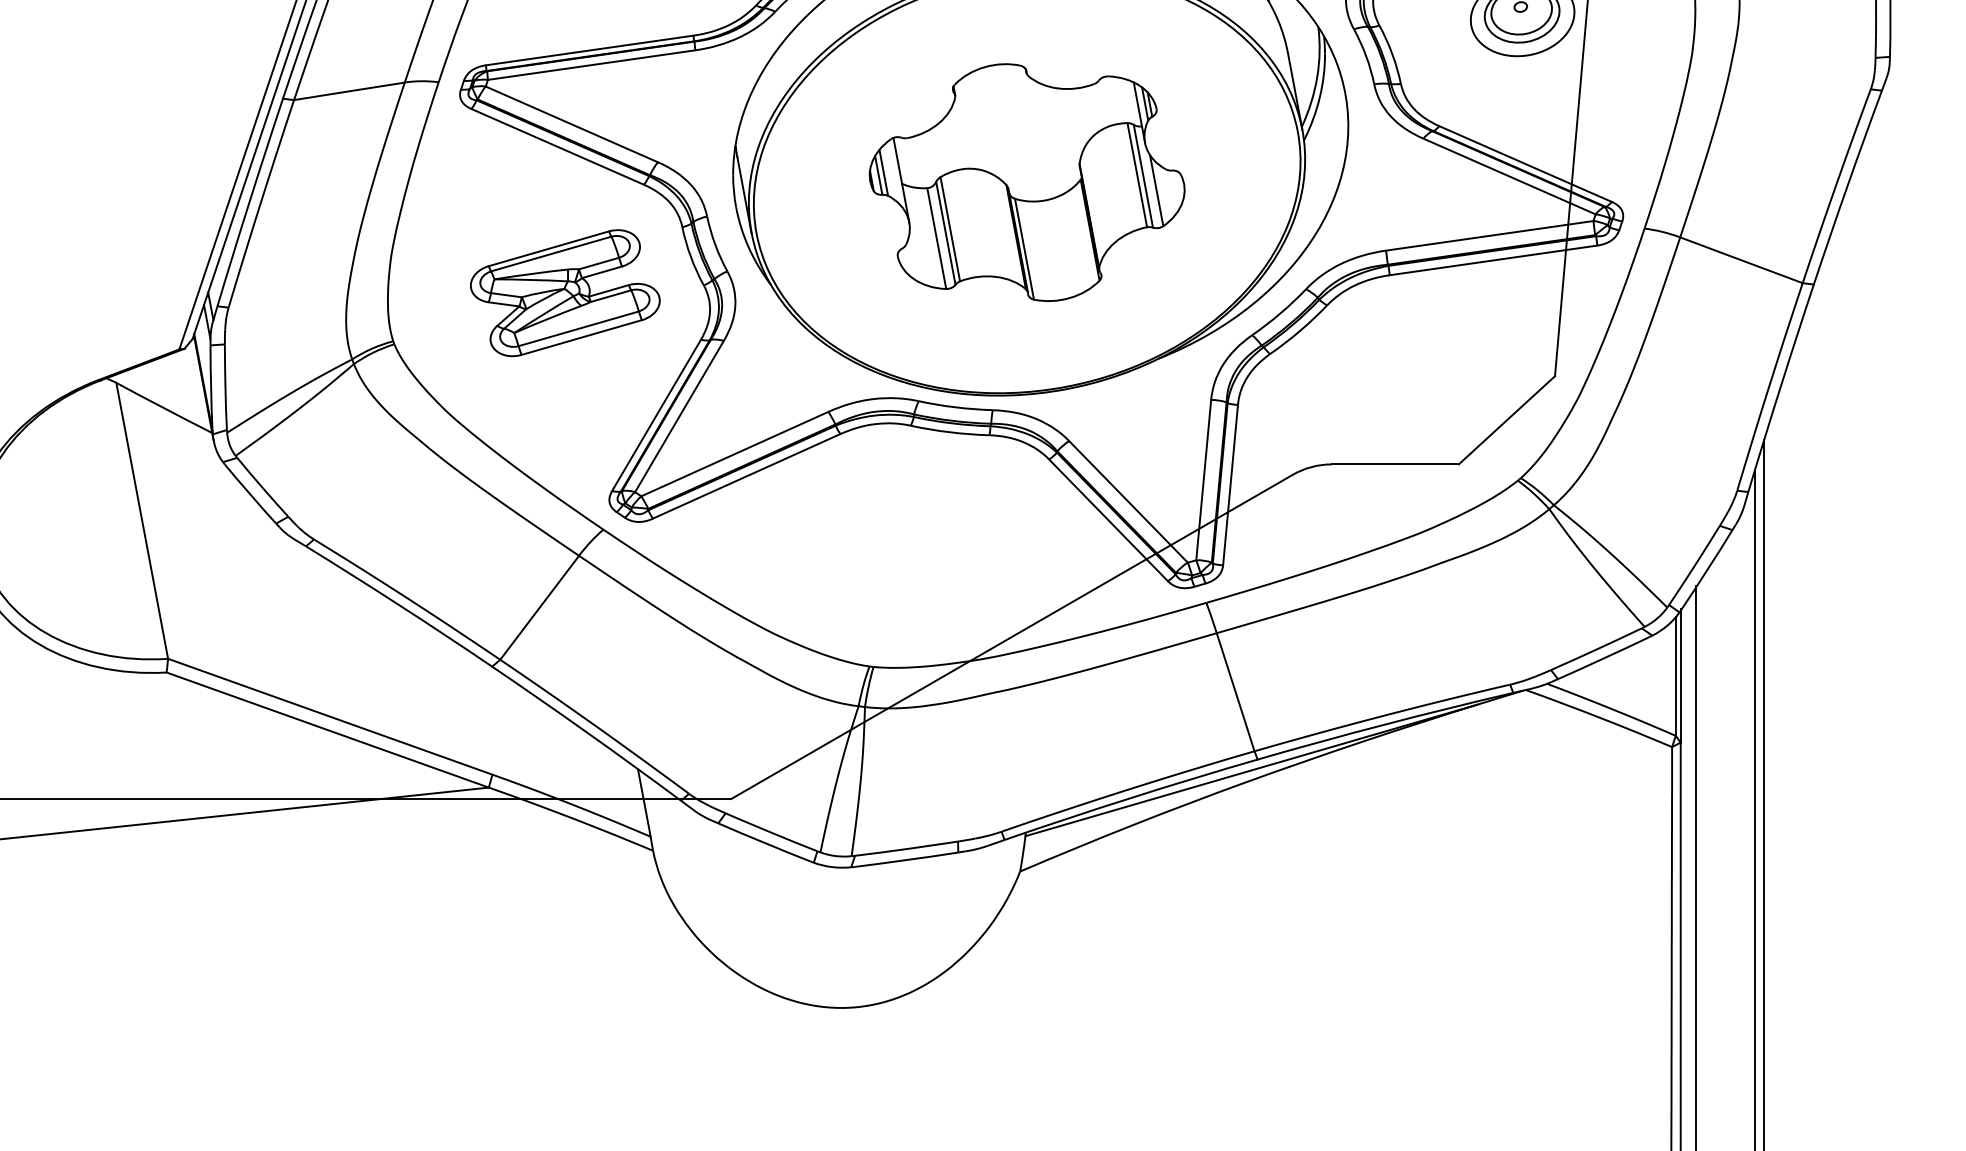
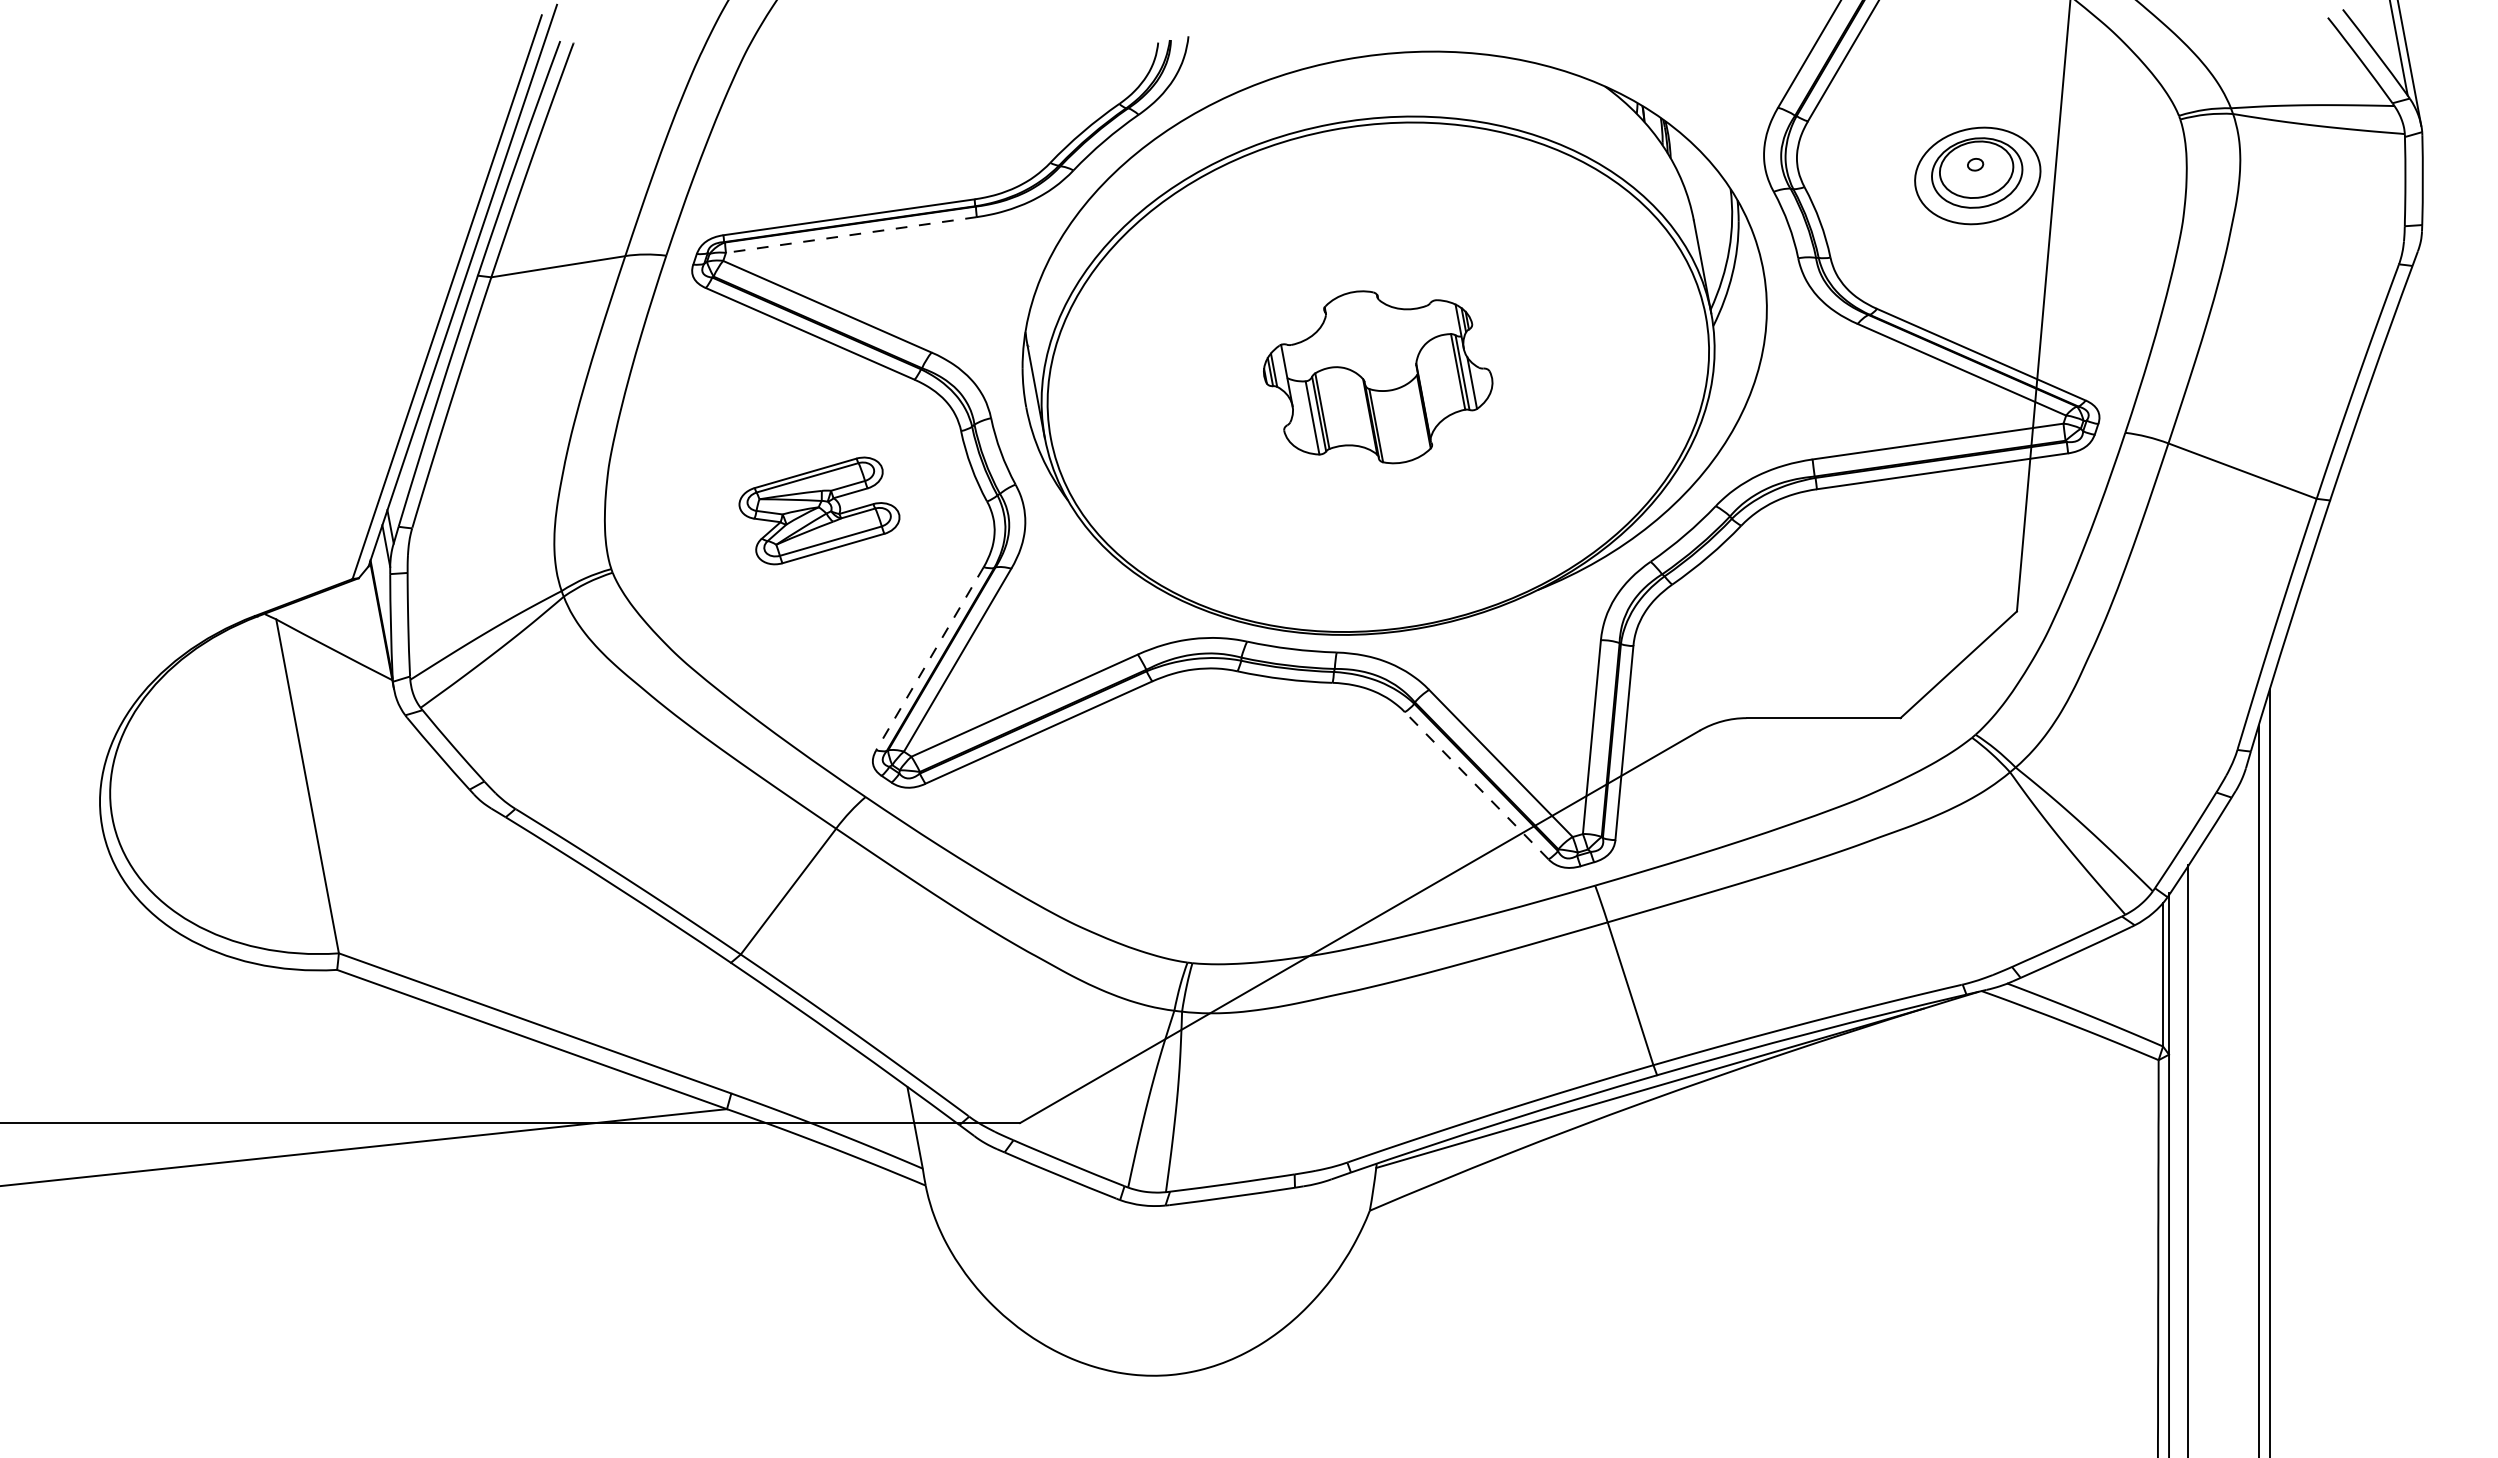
line: (591, 65) -> (851, 235), solid -> dashed
part: (1026, 182) -> (1377, 377), size x0.6
part: (565, 292) -> (819, 510), size x0.7
line: (656, 415) -> (929, 659), solid -> dashed
line: (1108, 520) -> (1476, 785), solid -> dashed

